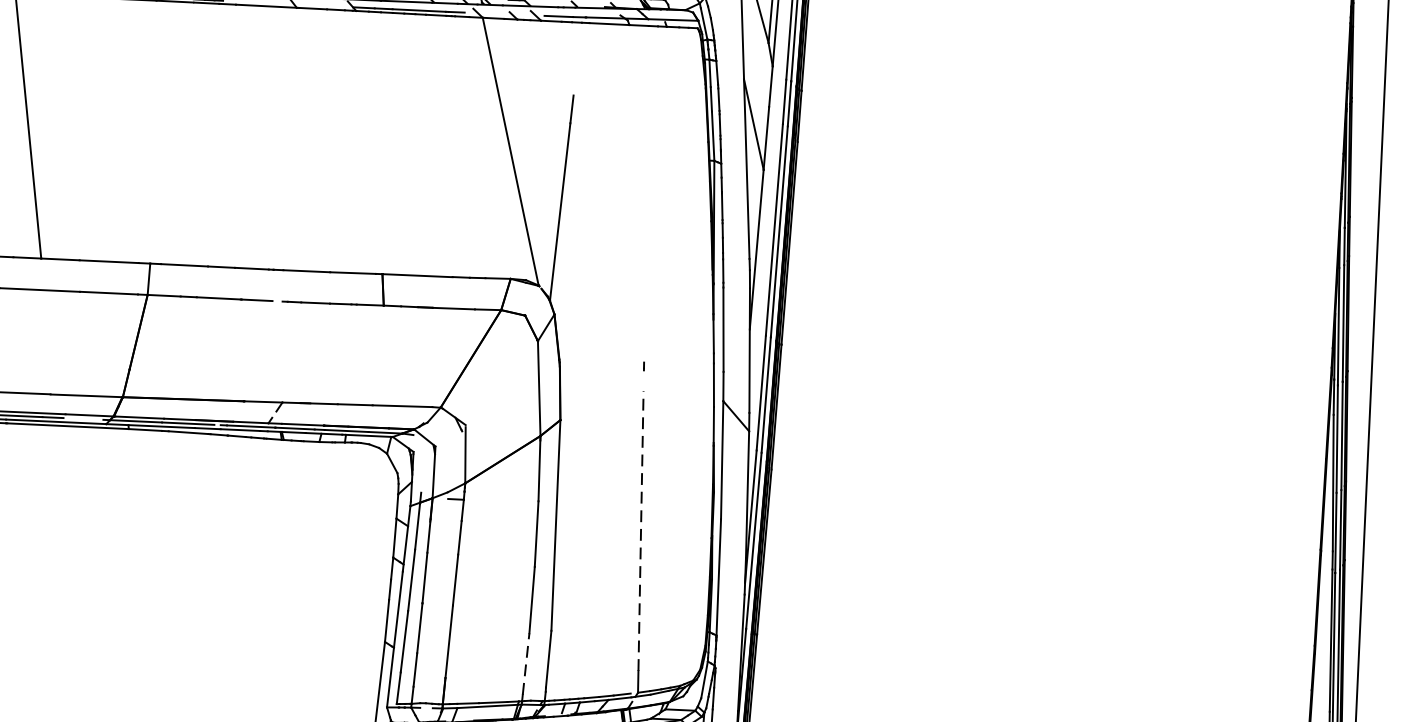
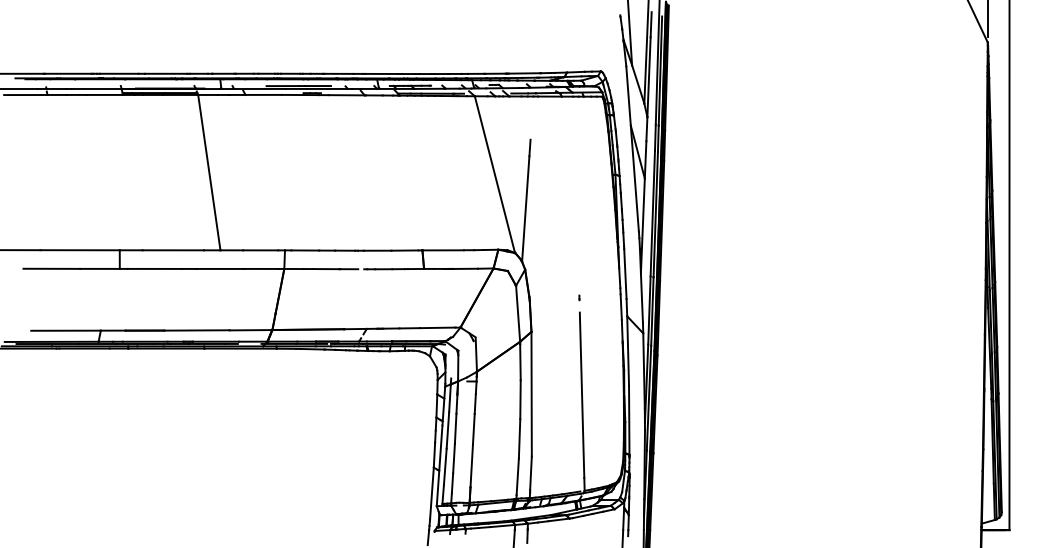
line: (641, 531) -> (582, 395), dashed -> solid
line: (525, 663) -> (517, 476), dashed -> solid

